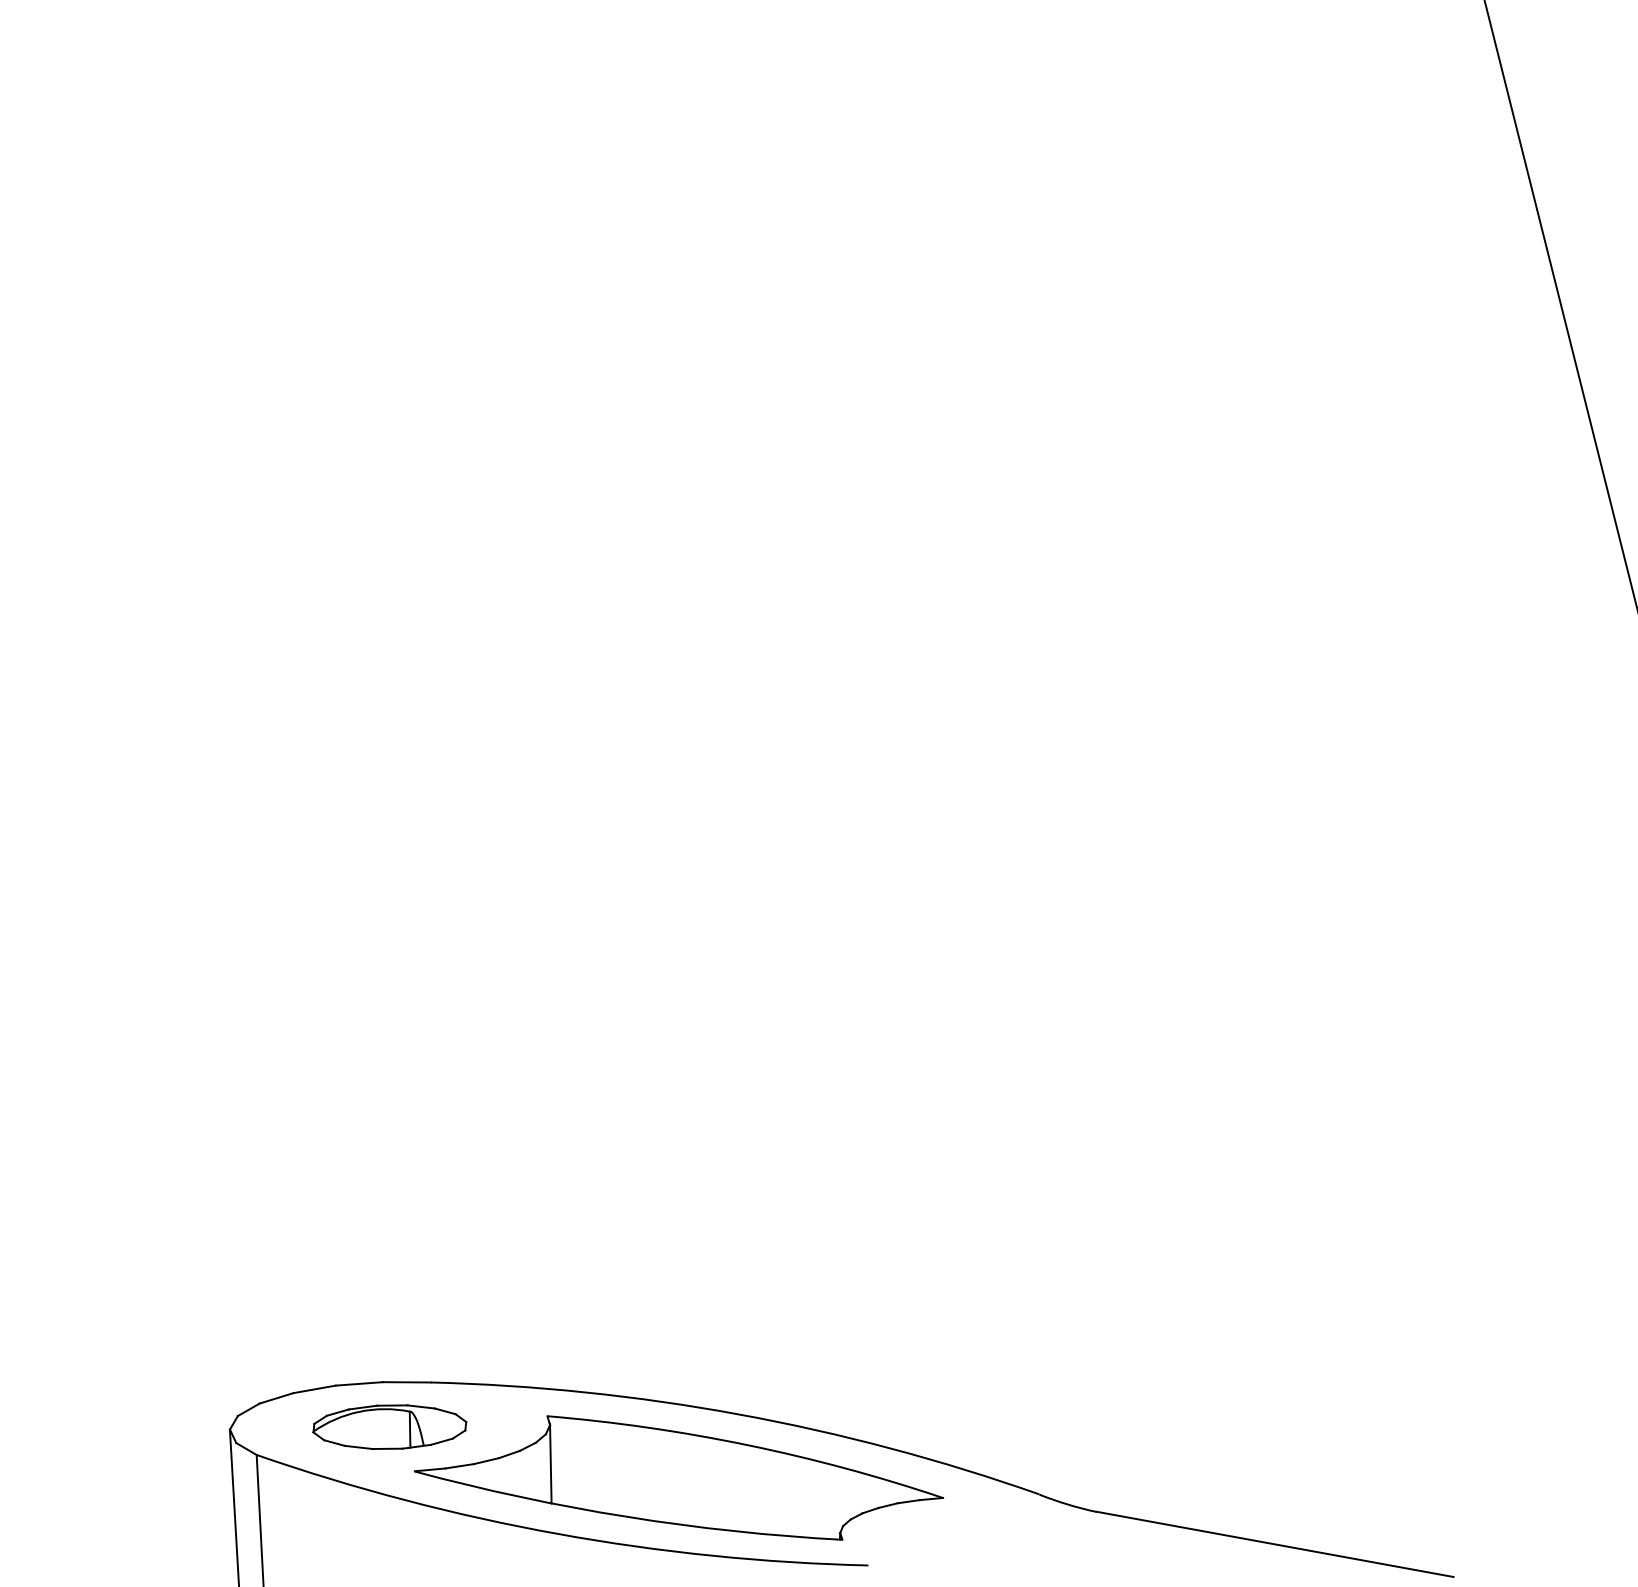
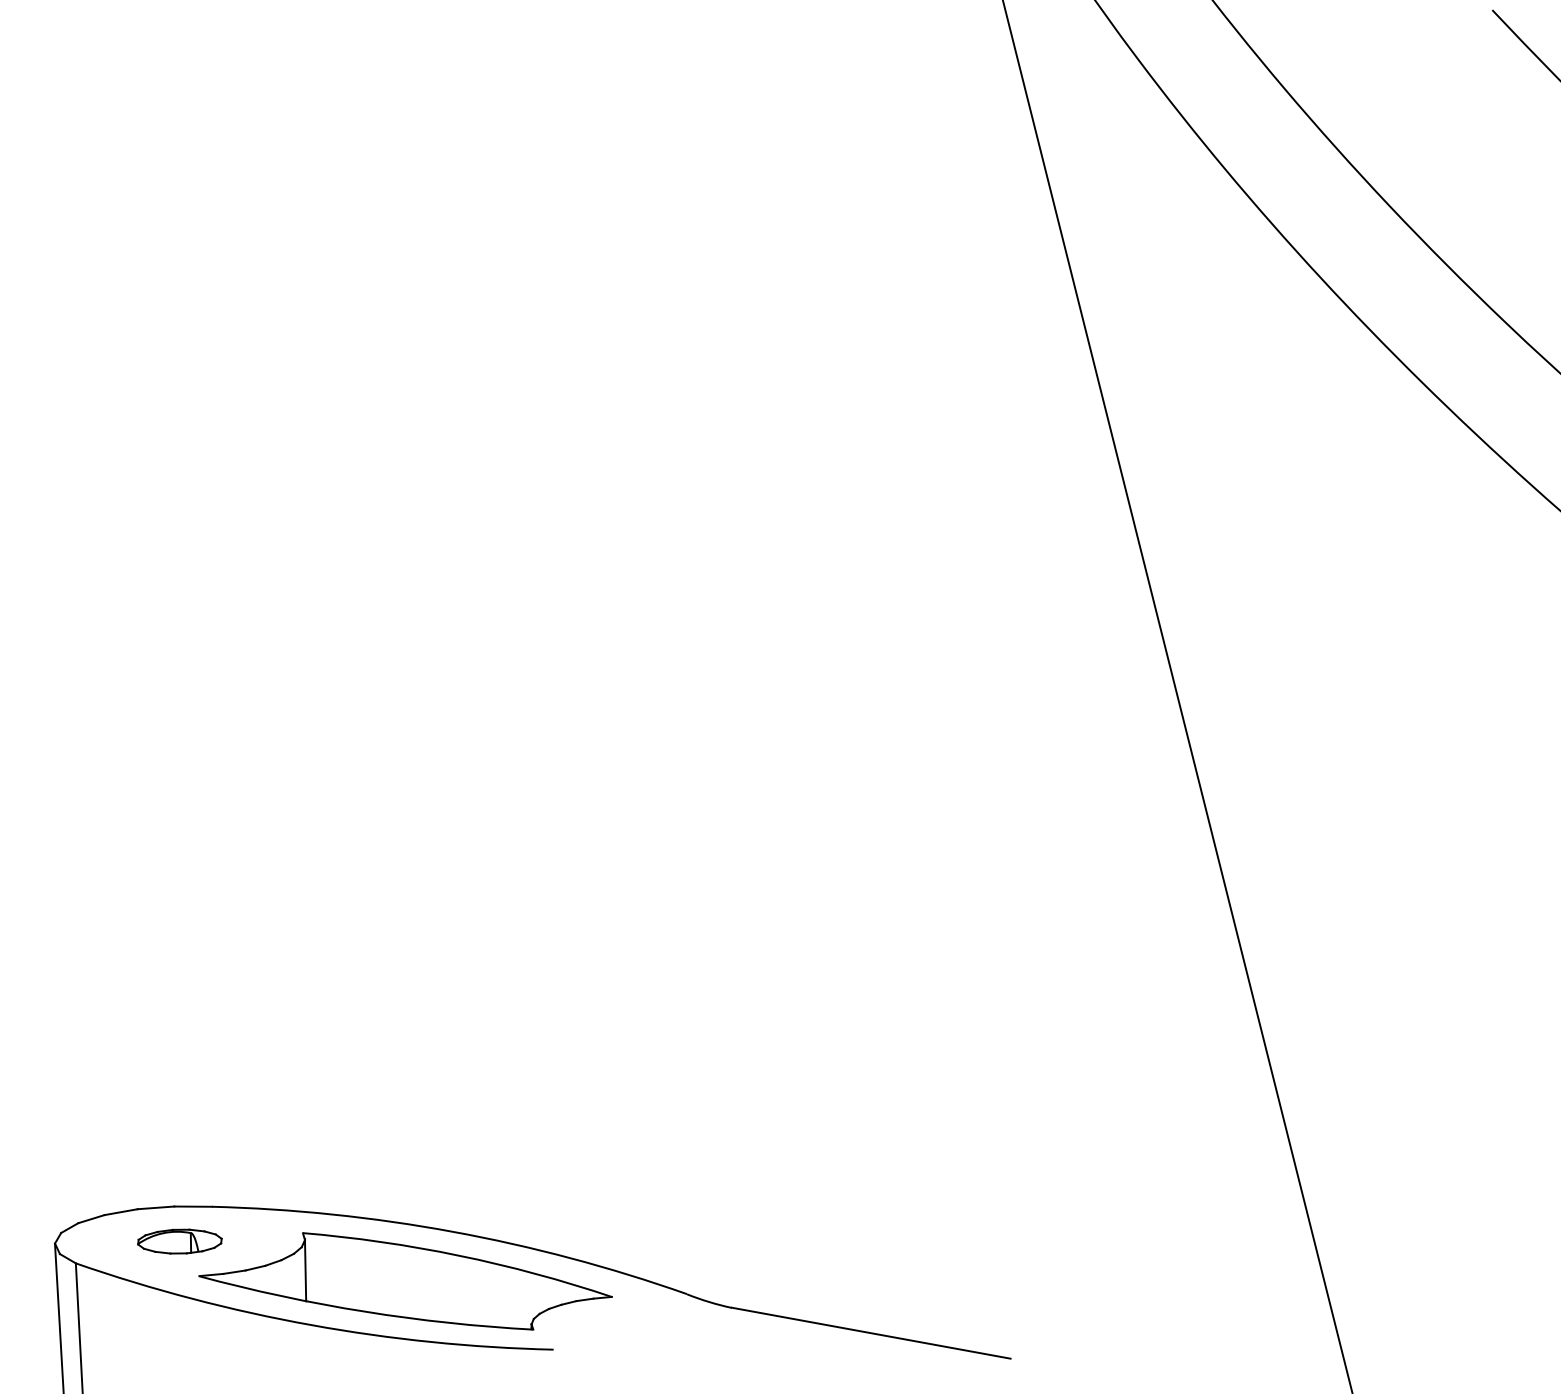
part: (389, 1426) -> (179, 1241), size x0.7

